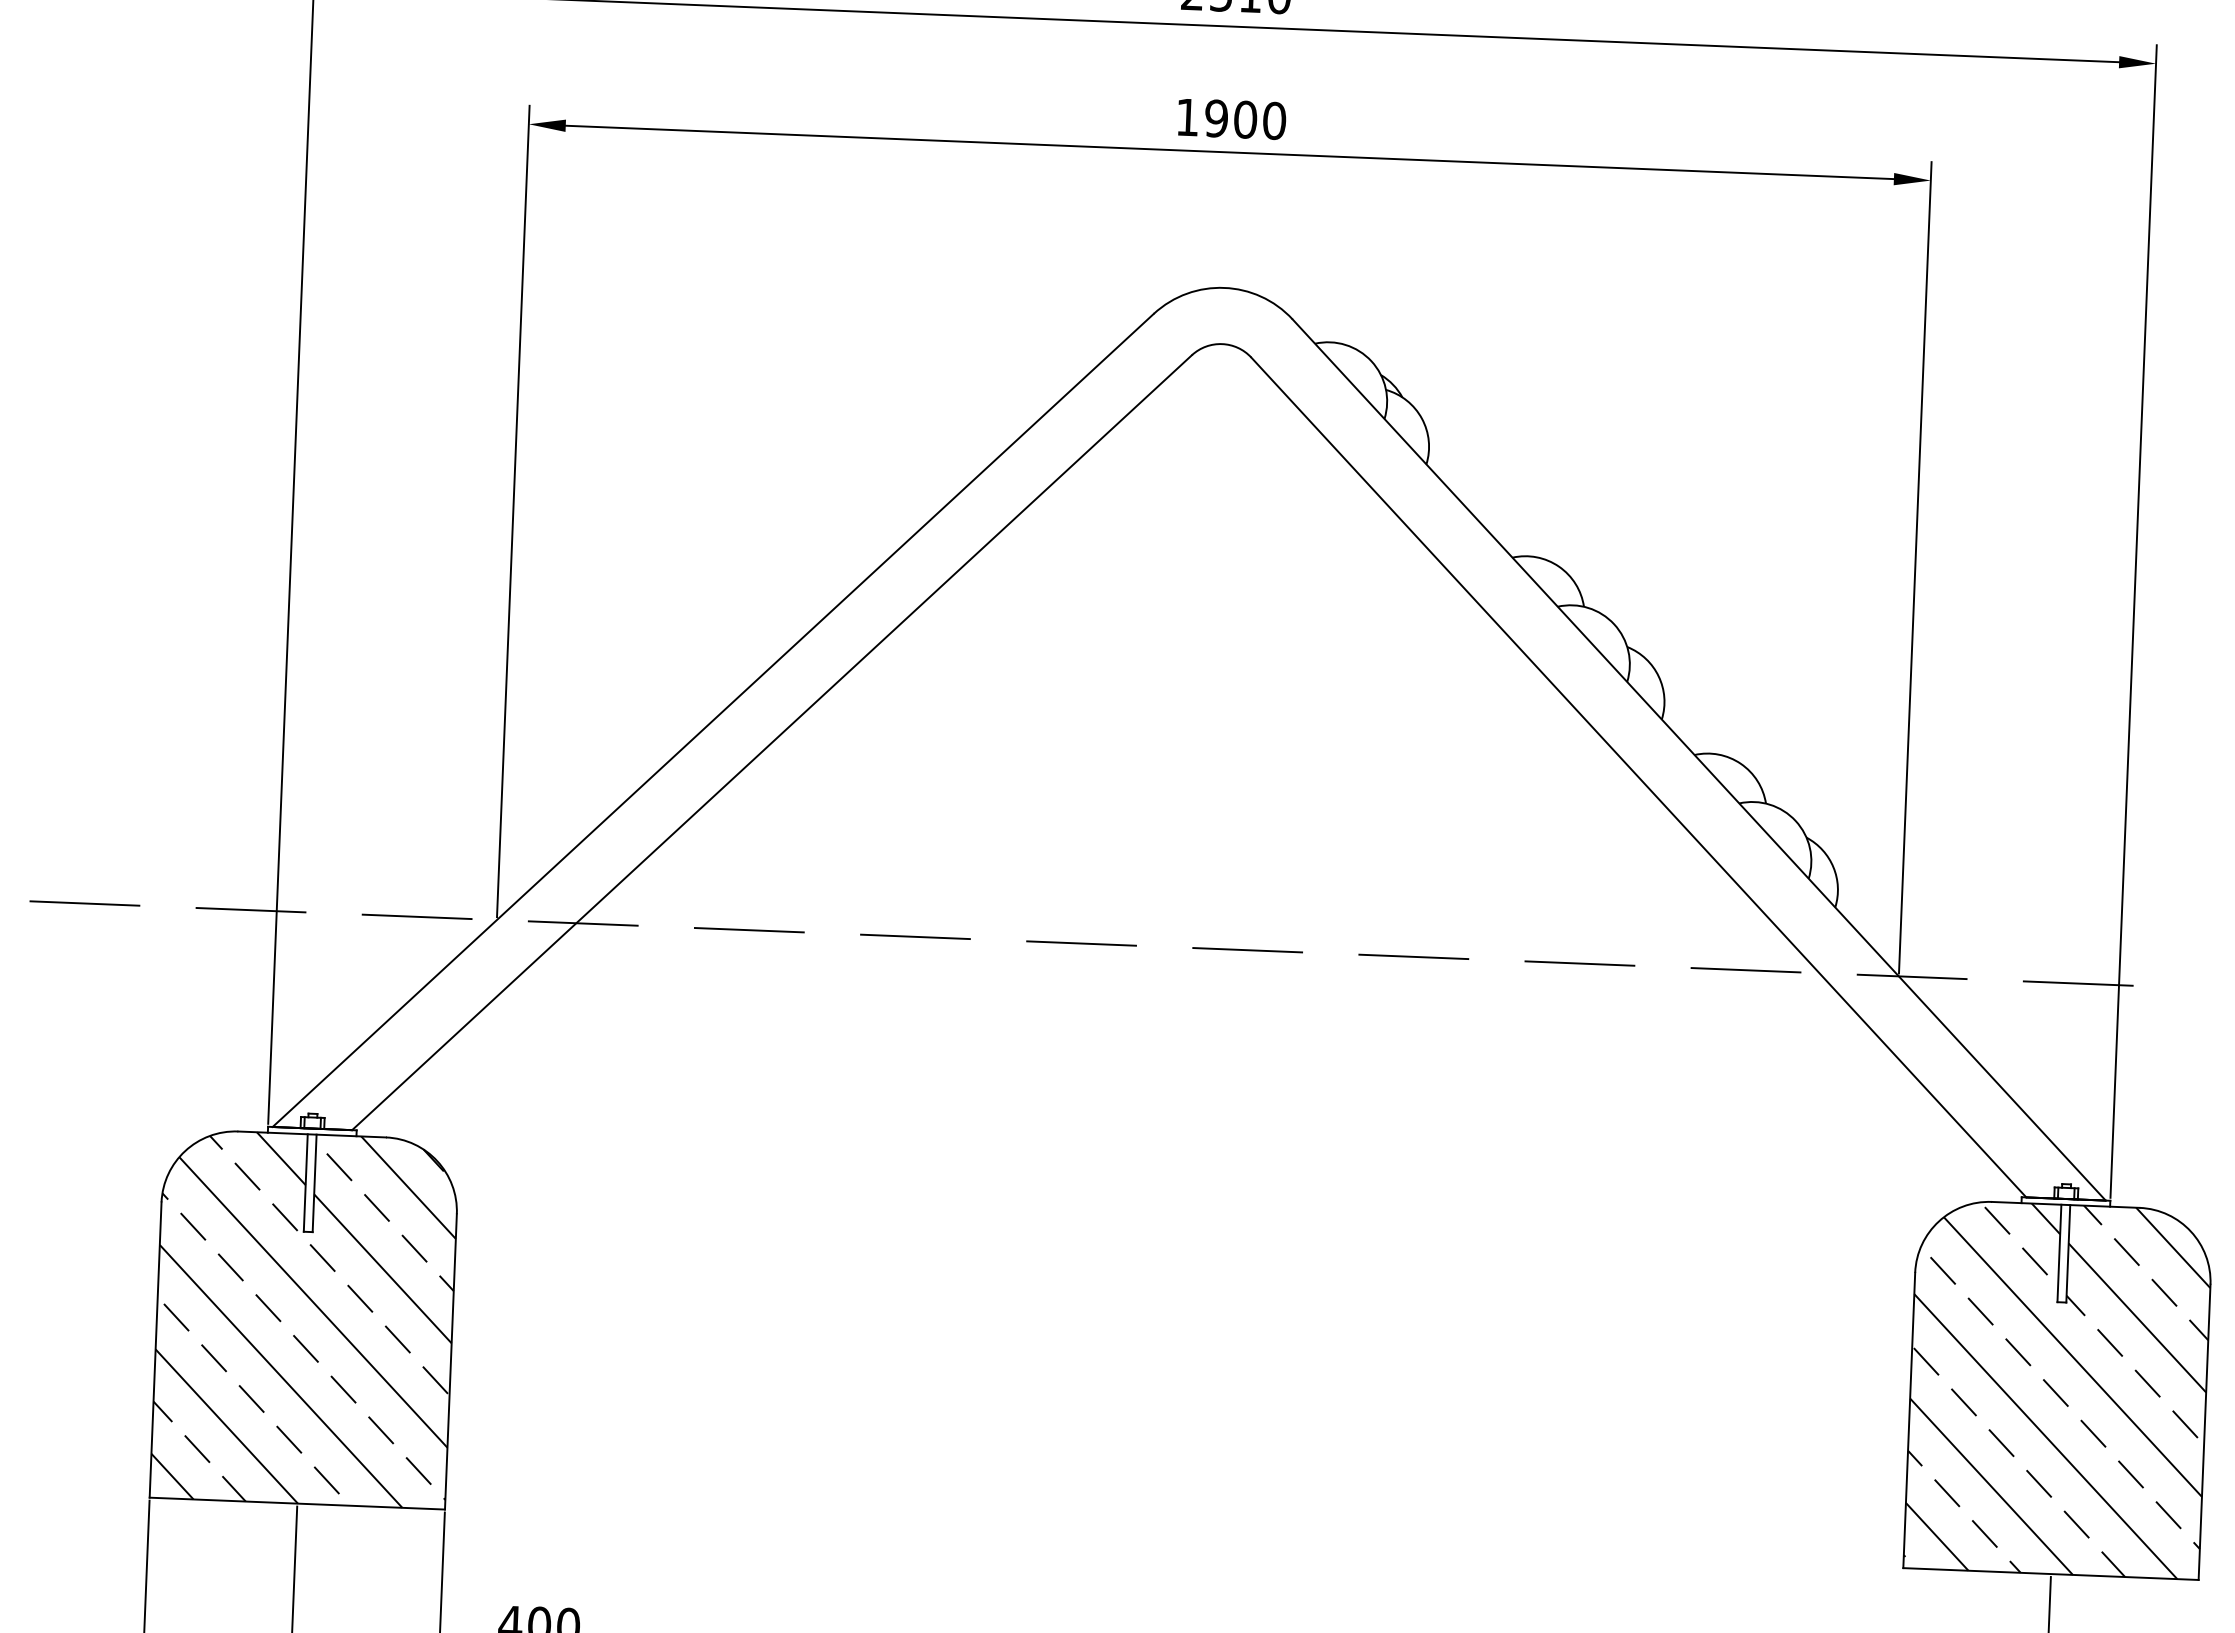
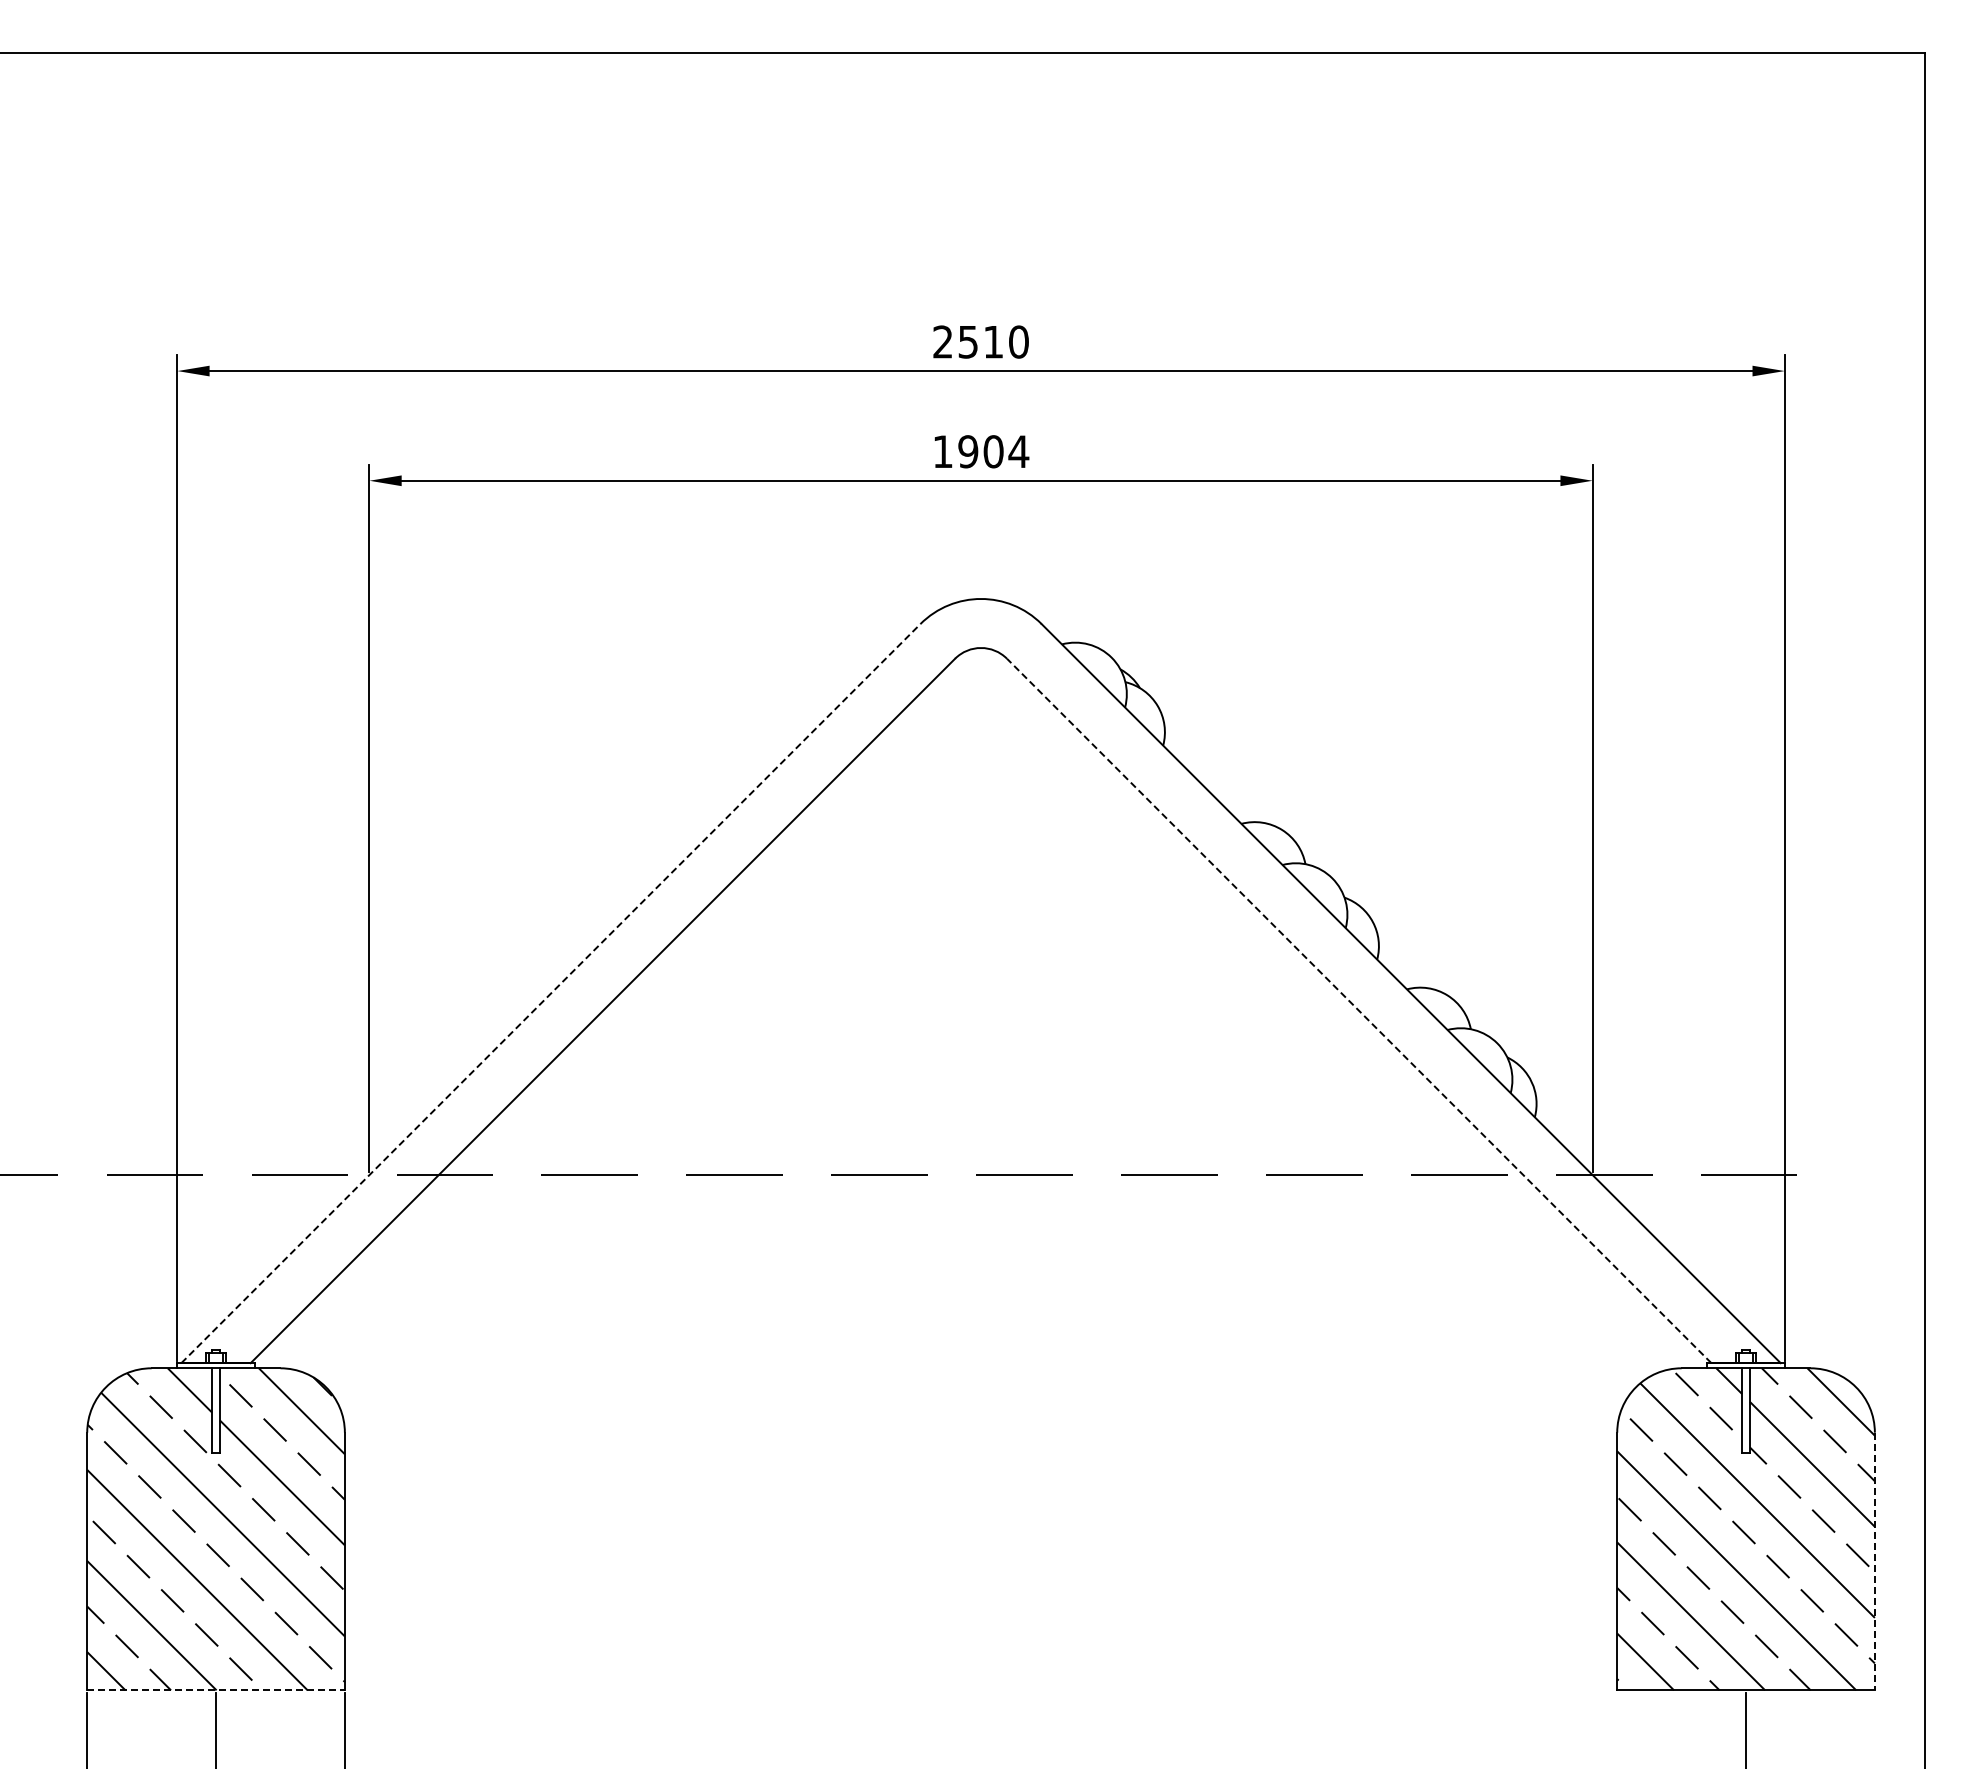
text: (1274, 120) -> (1018, 451), 1900 -> 1904
line: (712, 720) -> (550, 993), solid -> dashed
line: (1638, 776) -> (1358, 1010), solid -> dashed
line: (2204, 1432) -> (1874, 1561), solid -> dashed
line: (297, 1503) -> (216, 1690), solid -> dashed

